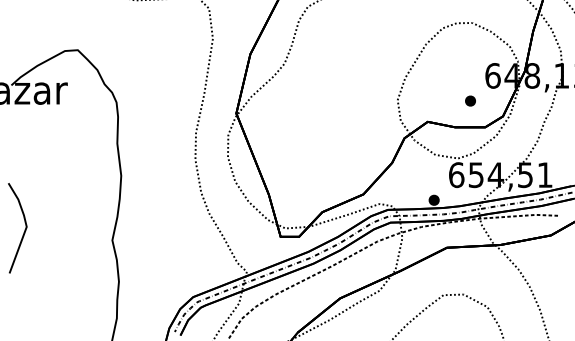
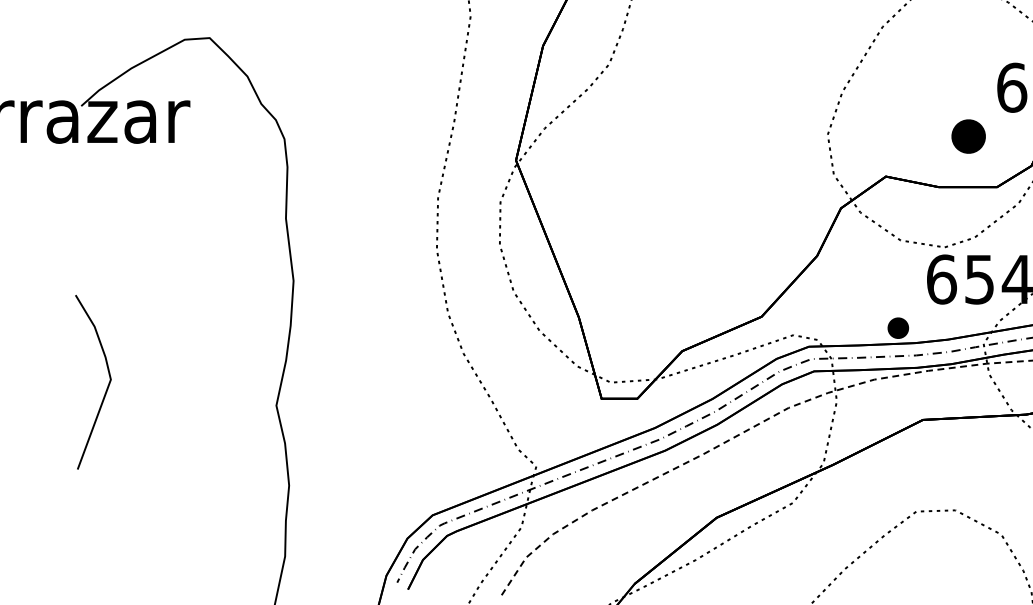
part: (470, 100) -> (968, 135), size x1.6

